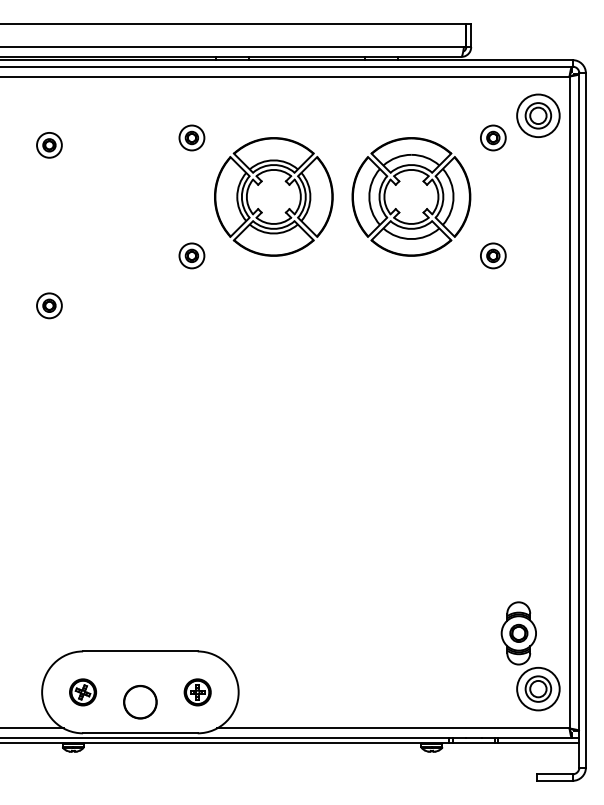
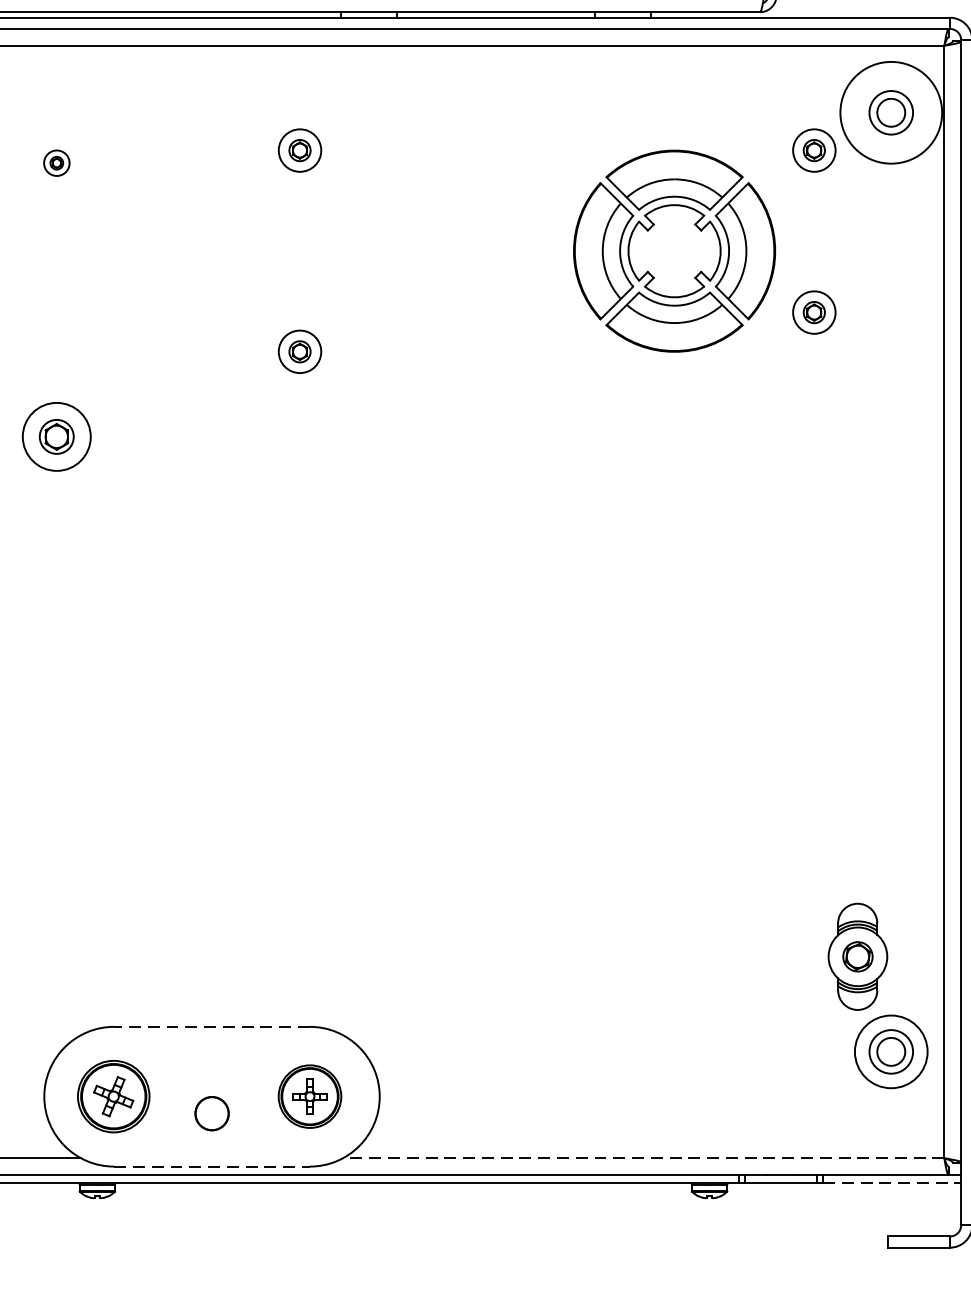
circle: (538, 115) -> (891, 112), size x1.4
part: (49, 145) -> (56, 163), size x0.6
part: (273, 196) -> (439, 250), removed
part: (493, 255) -> (814, 311), moved
part: (49, 305) -> (56, 436), size x1.6
line: (139, 651) -> (210, 1026), solid -> dashed
part: (530, 656) -> (877, 996), moved
part: (83, 692) -> (114, 1096), size x1.6
part: (197, 692) -> (309, 1096), size x1.4
circle: (140, 702) -> (212, 1113), size x0.6
line: (392, 728) -> (642, 1158), solid -> dashed
line: (140, 733) -> (212, 1166), solid -> dashed
line: (539, 743) -> (893, 1183), solid -> dashed

